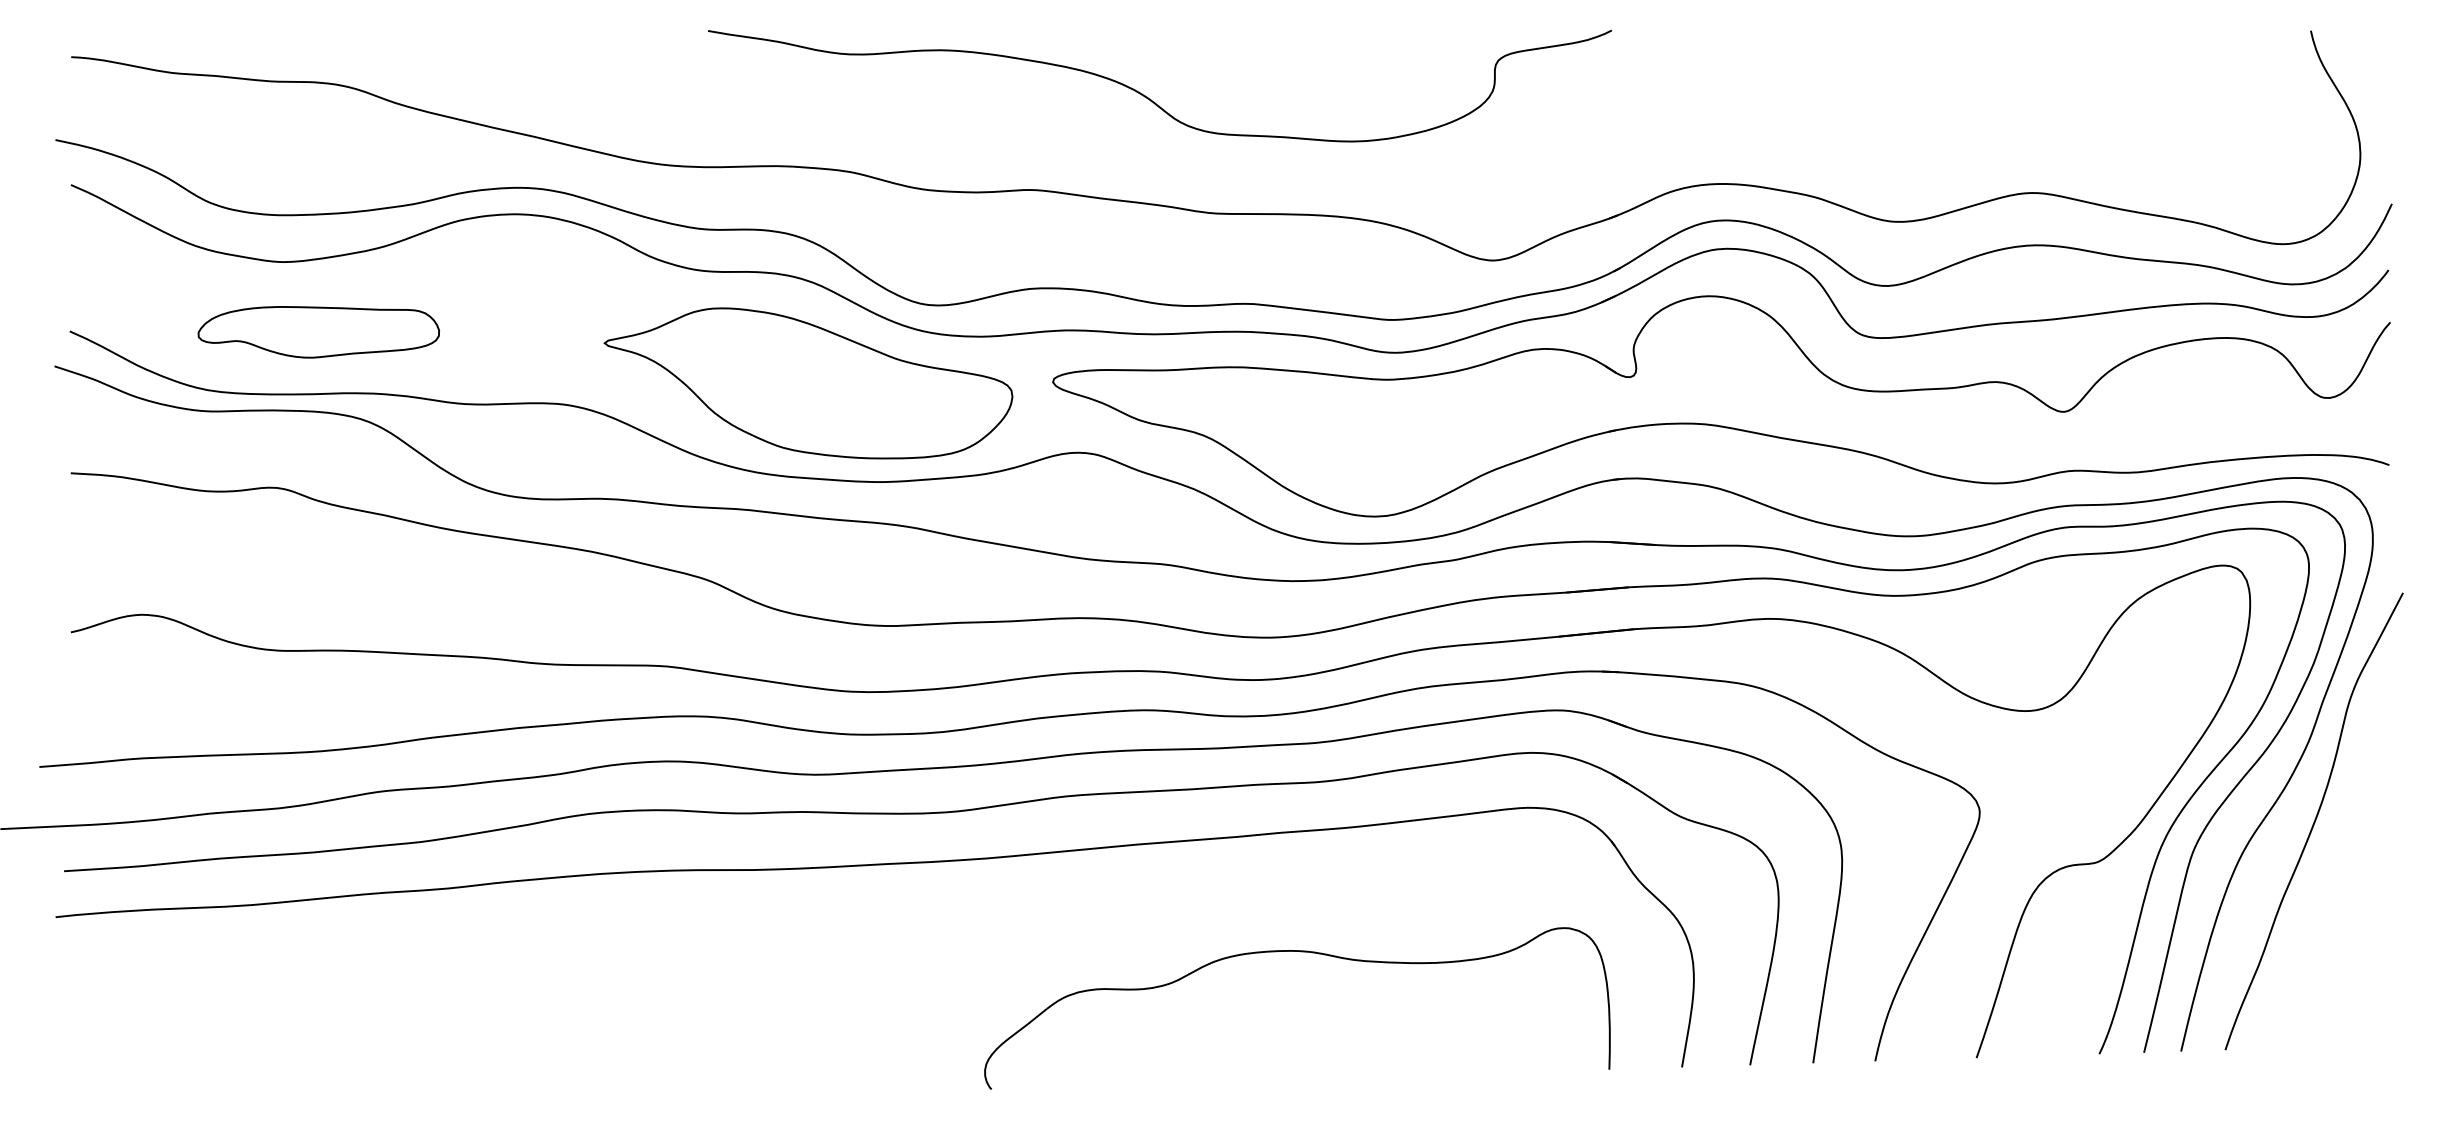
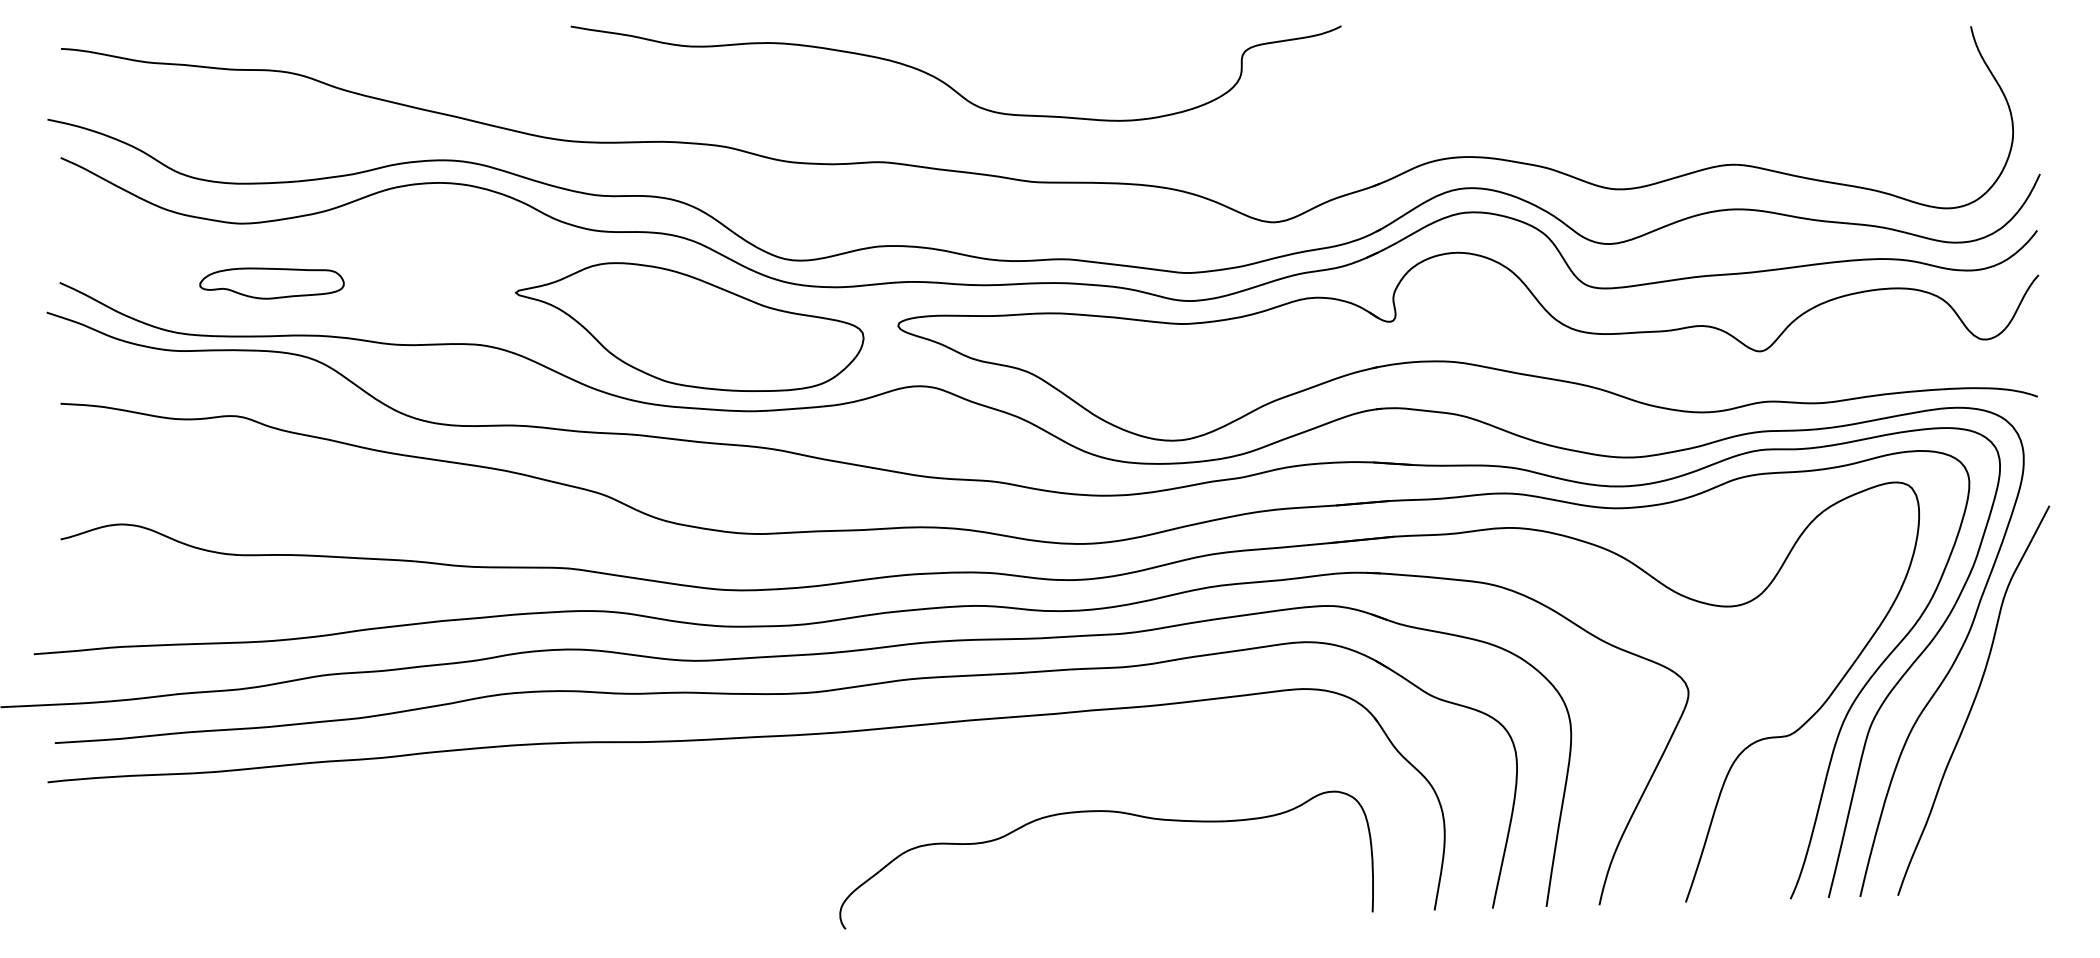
curve: (1151, 99) -> (948, 85), moved
part: (318, 332) -> (271, 283), size x0.7

